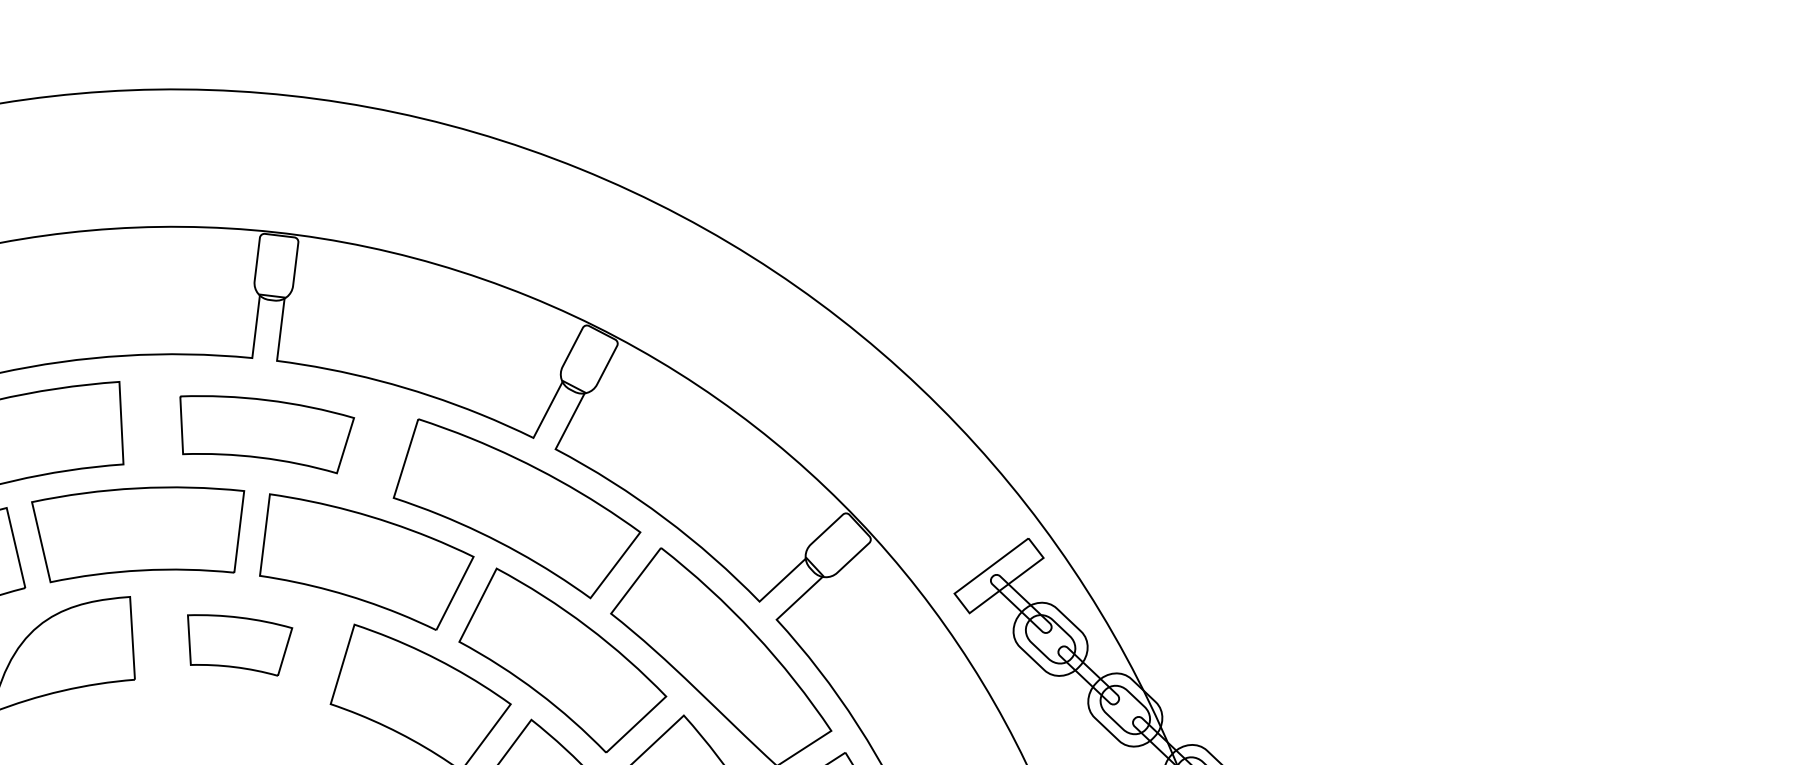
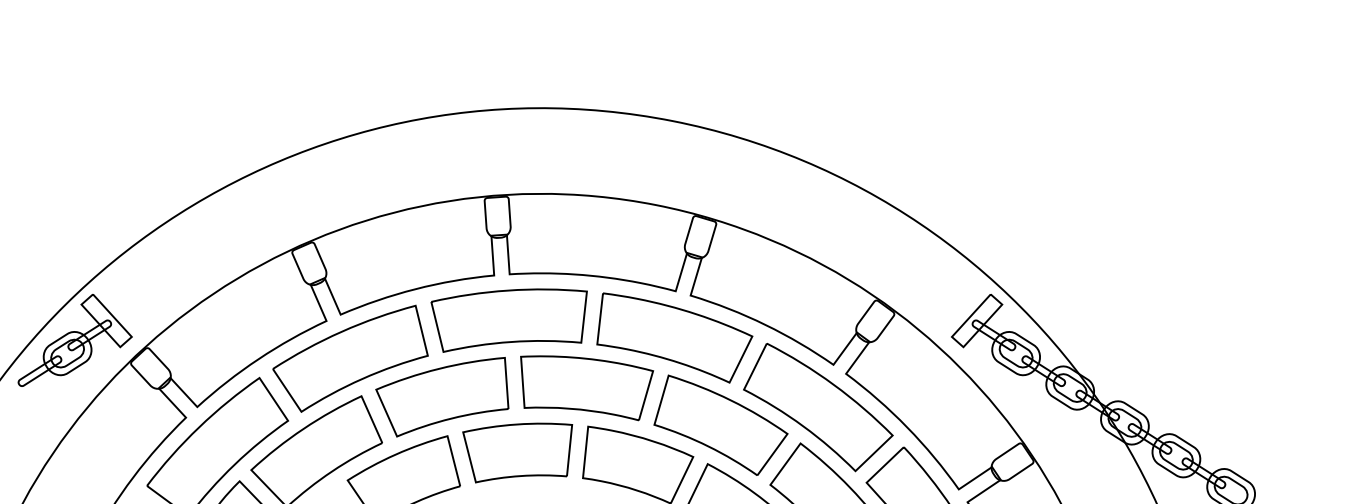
part: (261, 433) -> (508, 320), size x1.43
part: (235, 643) -> (517, 452), size x1.67

